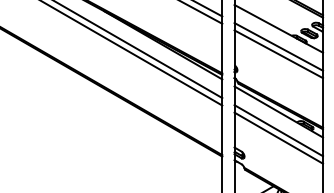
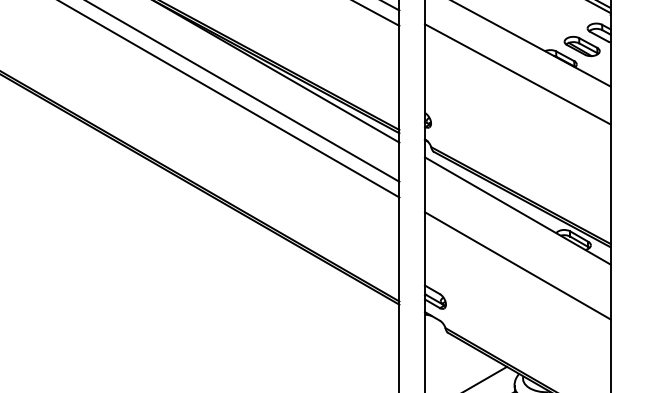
line: (278, 54) -> (517, 90), removed
line: (278, 130) -> (517, 249), removed

